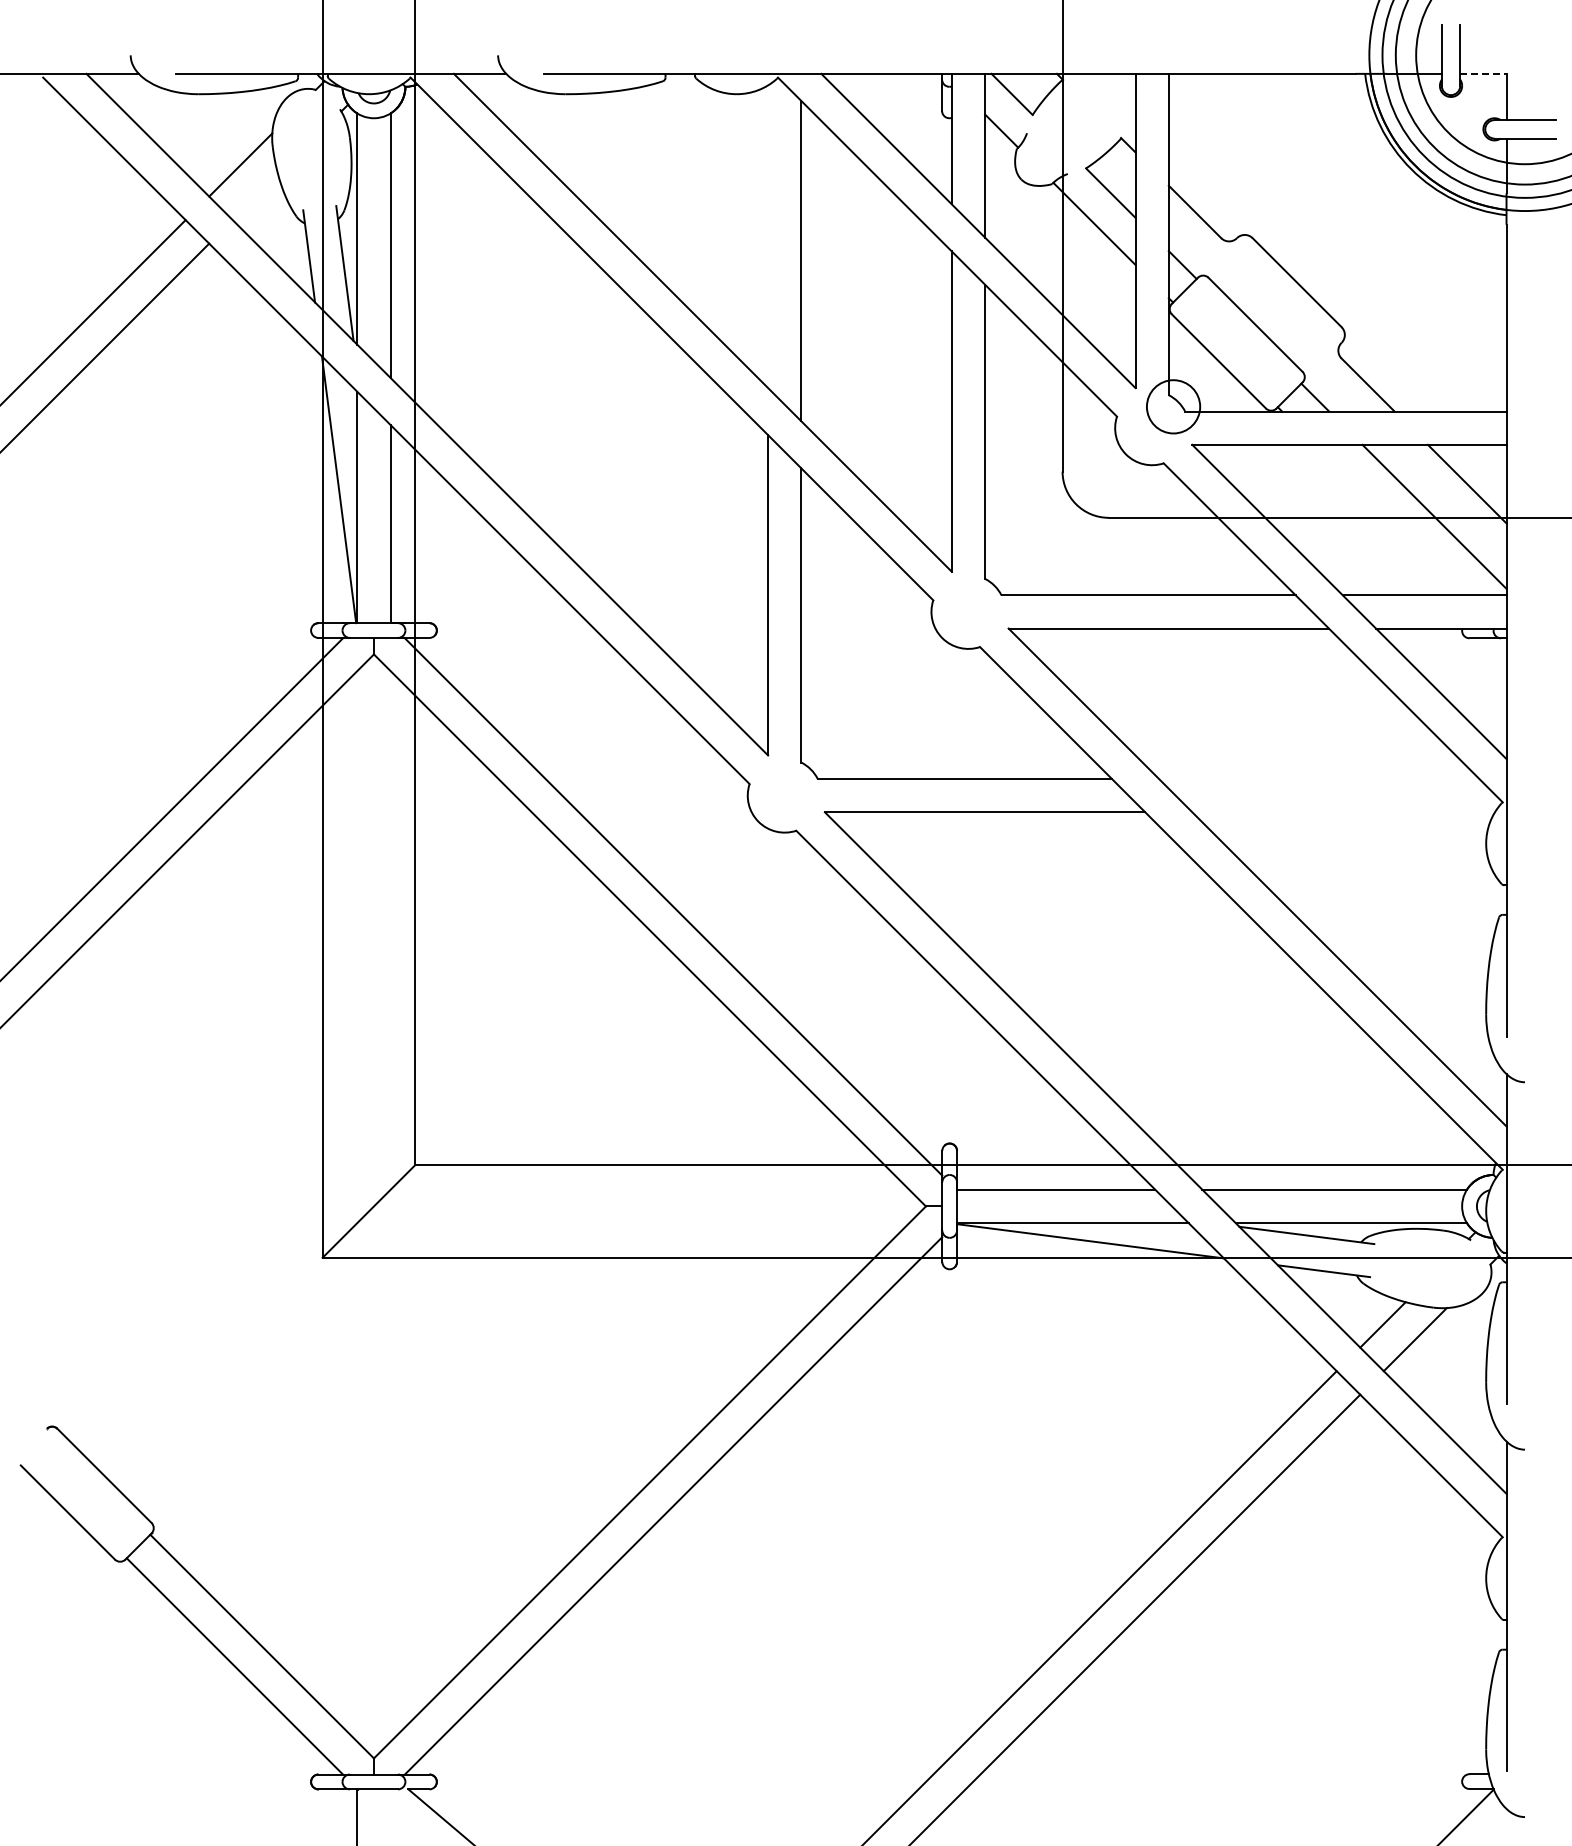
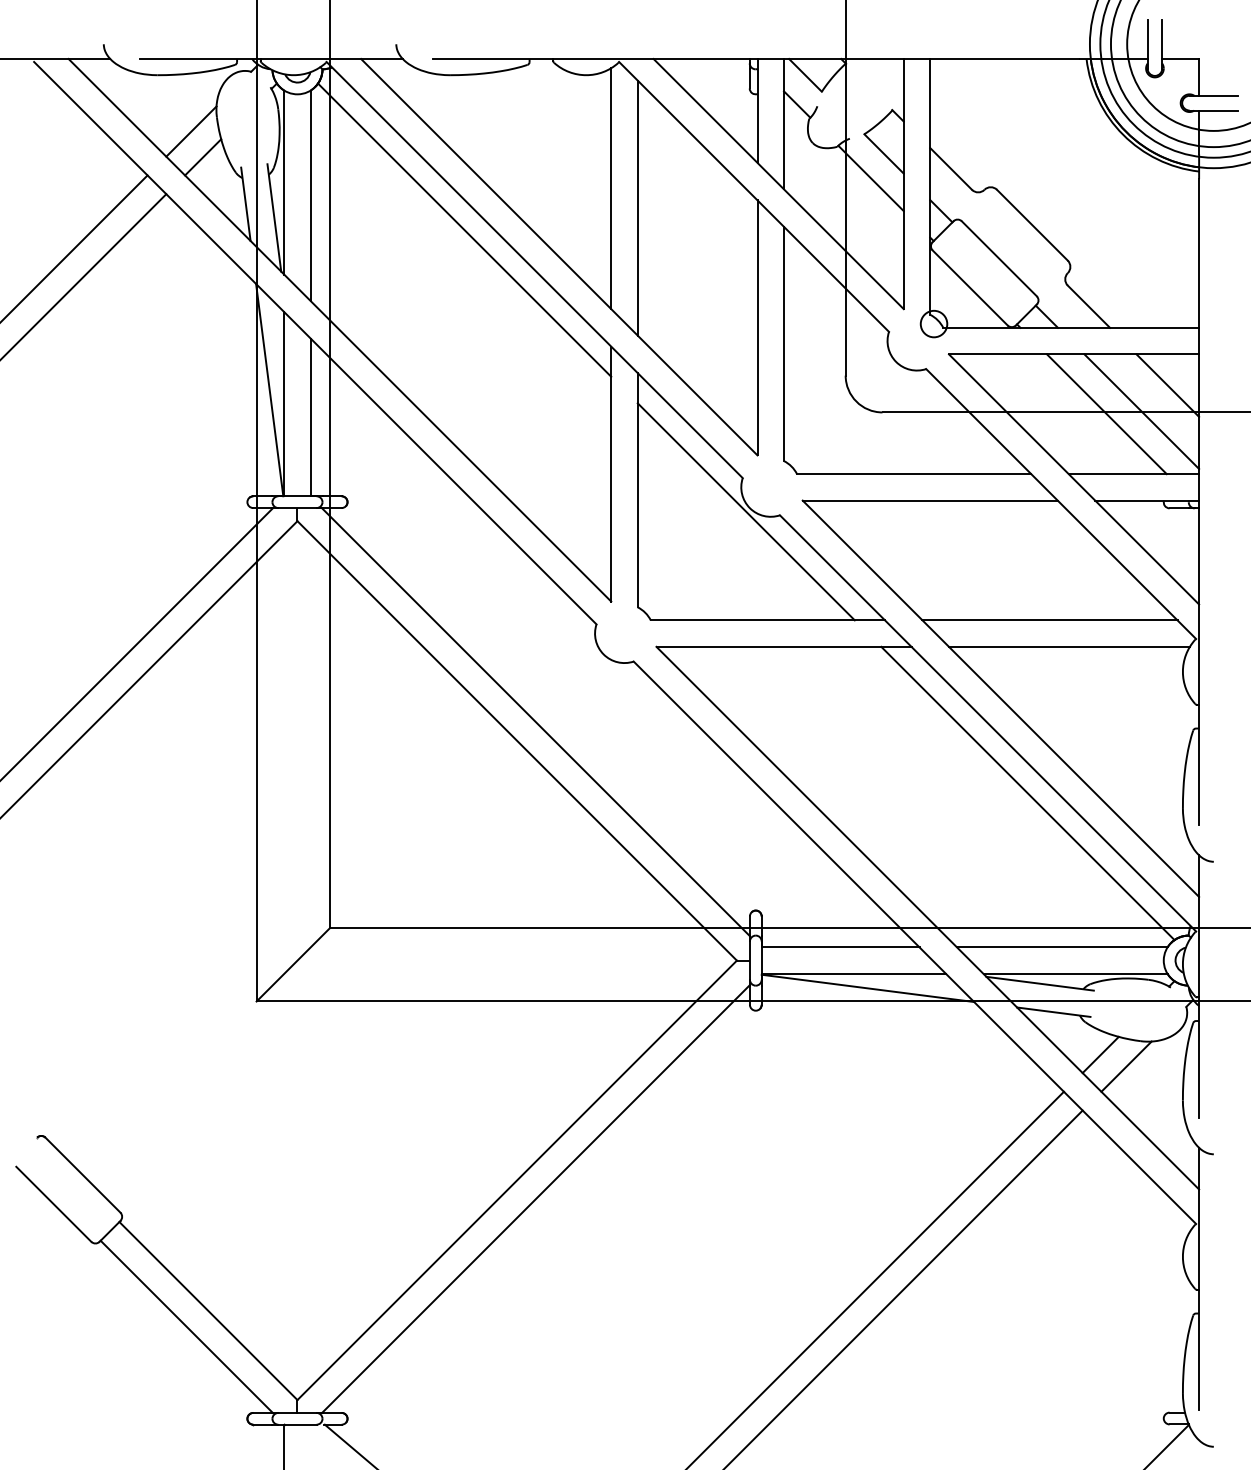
line: (1483, 73) -> (1180, 58), dashed -> solid
line: (255, 197) -> (203, 157), added
line: (768, 236) -> (611, 188), added
line: (583, 288) -> (464, 229), added
circle: (1173, 406) -> (933, 323), size x0.62
line: (1390, 519) -> (1106, 413), added
line: (937, 642) -> (746, 511), added
line: (1319, 779) -> (1050, 620), added
line: (1343, 812) -> (1069, 647), added
line: (1291, 996) -> (1027, 793), added

